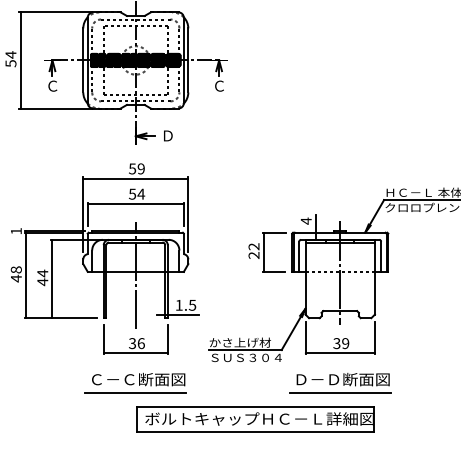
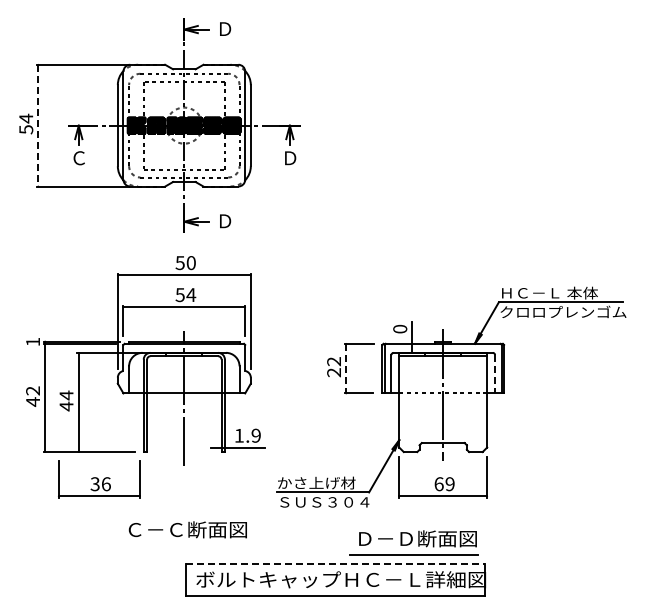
line: (20, 60) -> (38, 125), solid -> dashed
text: (219, 86) -> (290, 158), Ｃ -> Ｄ
text: (140, 168) -> (190, 262), 59 -> 50
text: (306, 220) -> (400, 328), 4 -> 0
line: (263, 252) -> (346, 368), solid -> dashed
line: (381, 256) -> (495, 374), solid -> dashed
text: (16, 269) -> (33, 390), 48 -> 42
text: (191, 305) -> (255, 435), 1.5 -> 1.9
part: (135, 339) -> (99, 479), moved
text: (336, 343) -> (438, 484), 39 -> 69
part: (339, 382) -> (413, 542), moved
line: (135, 392) -> (184, 546), removed
line: (255, 406) -> (335, 564), solid -> dashed

